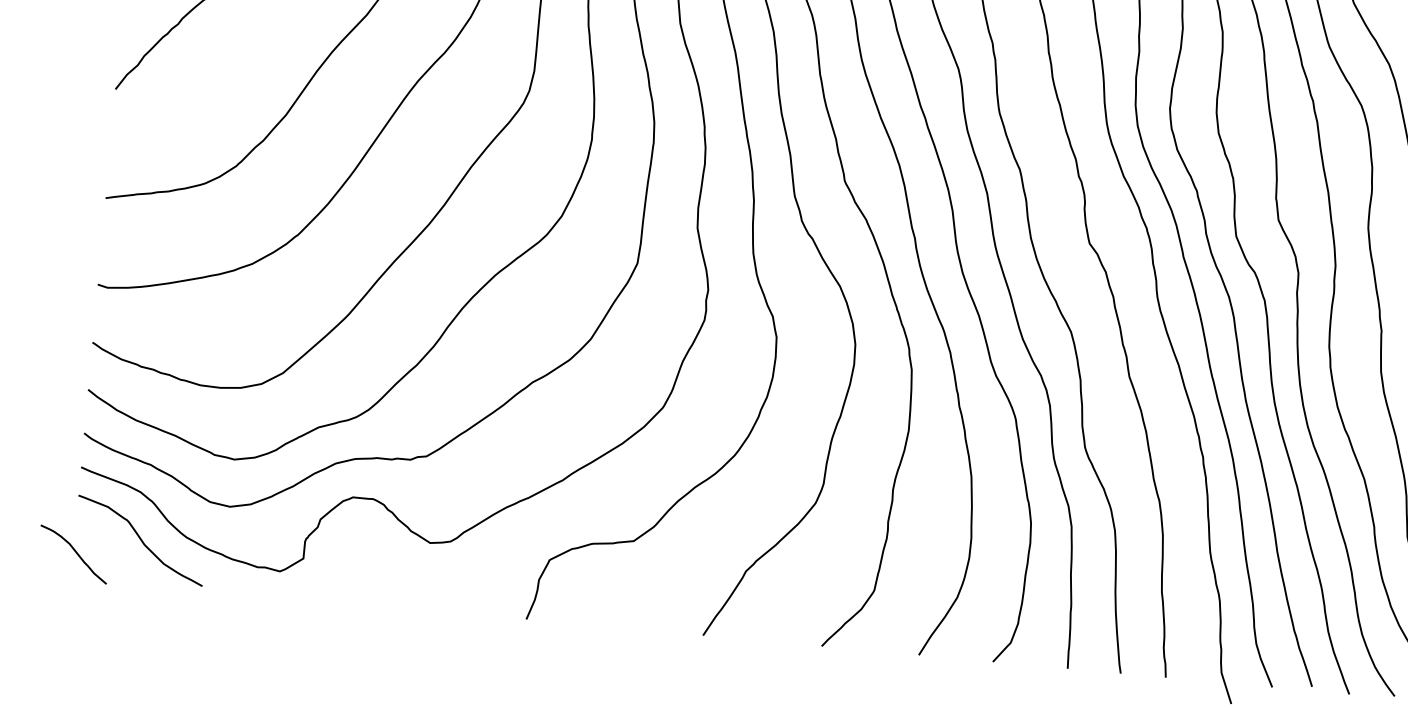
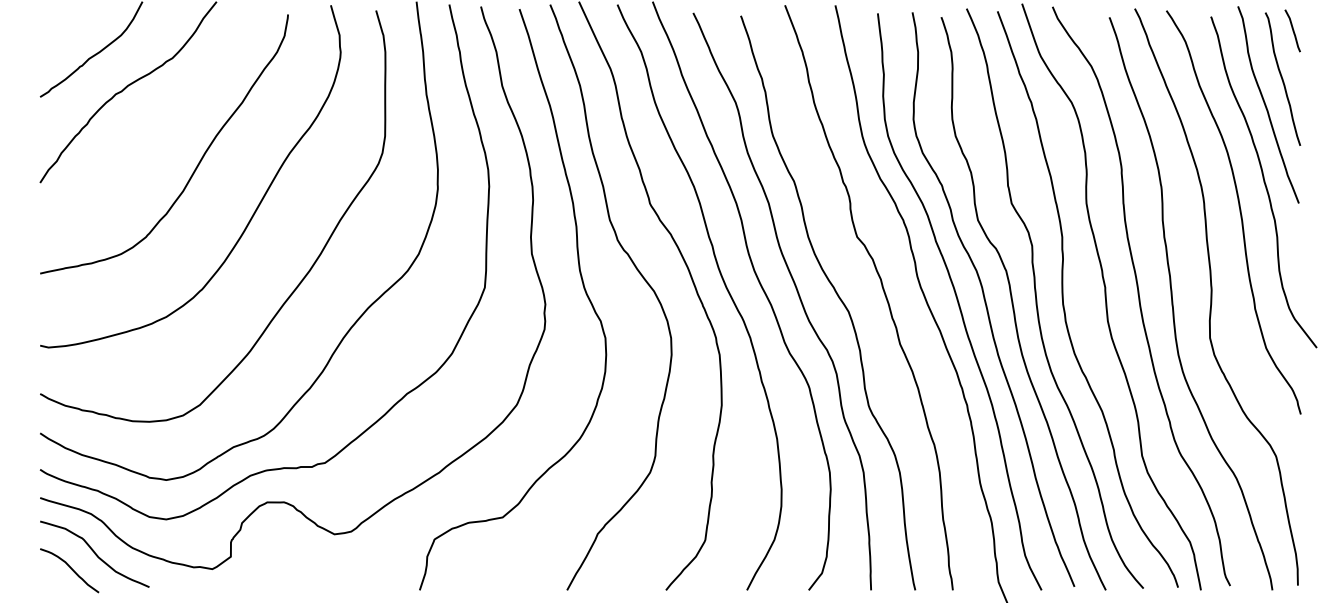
curve: (75, 551) -> (70, 568), moved

